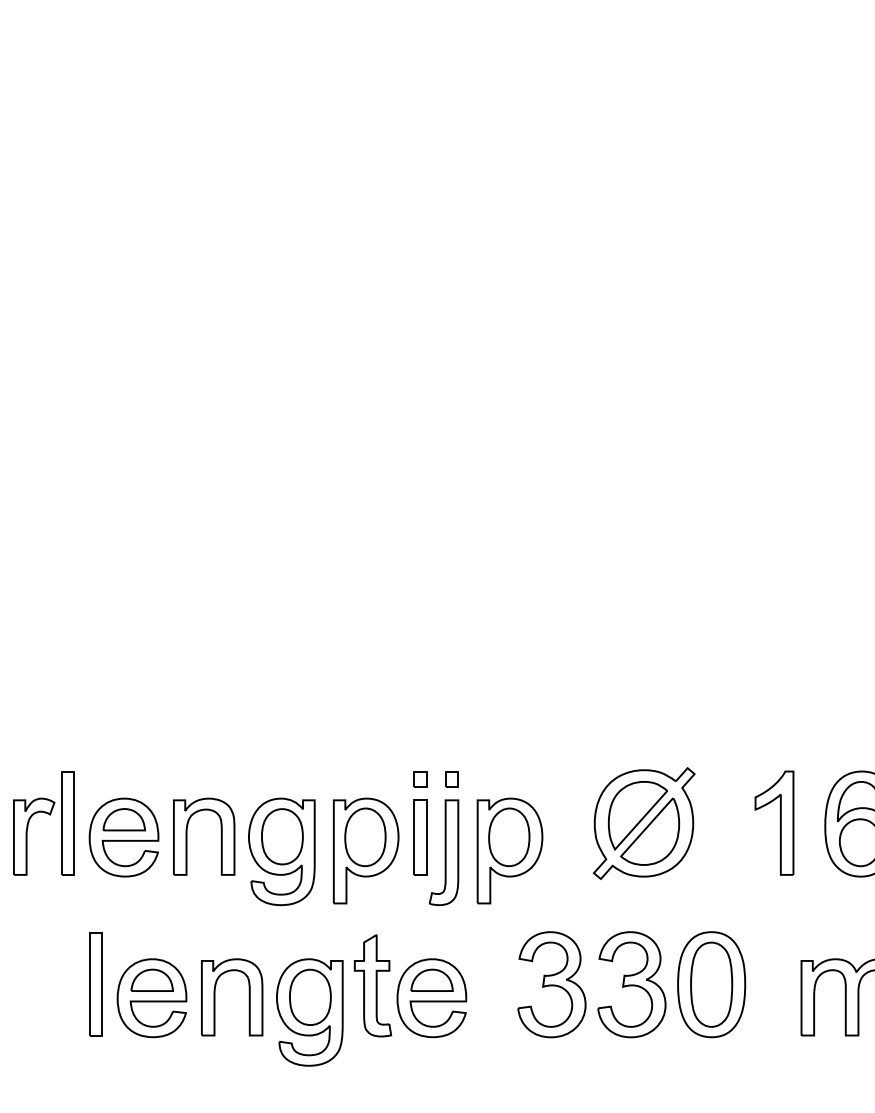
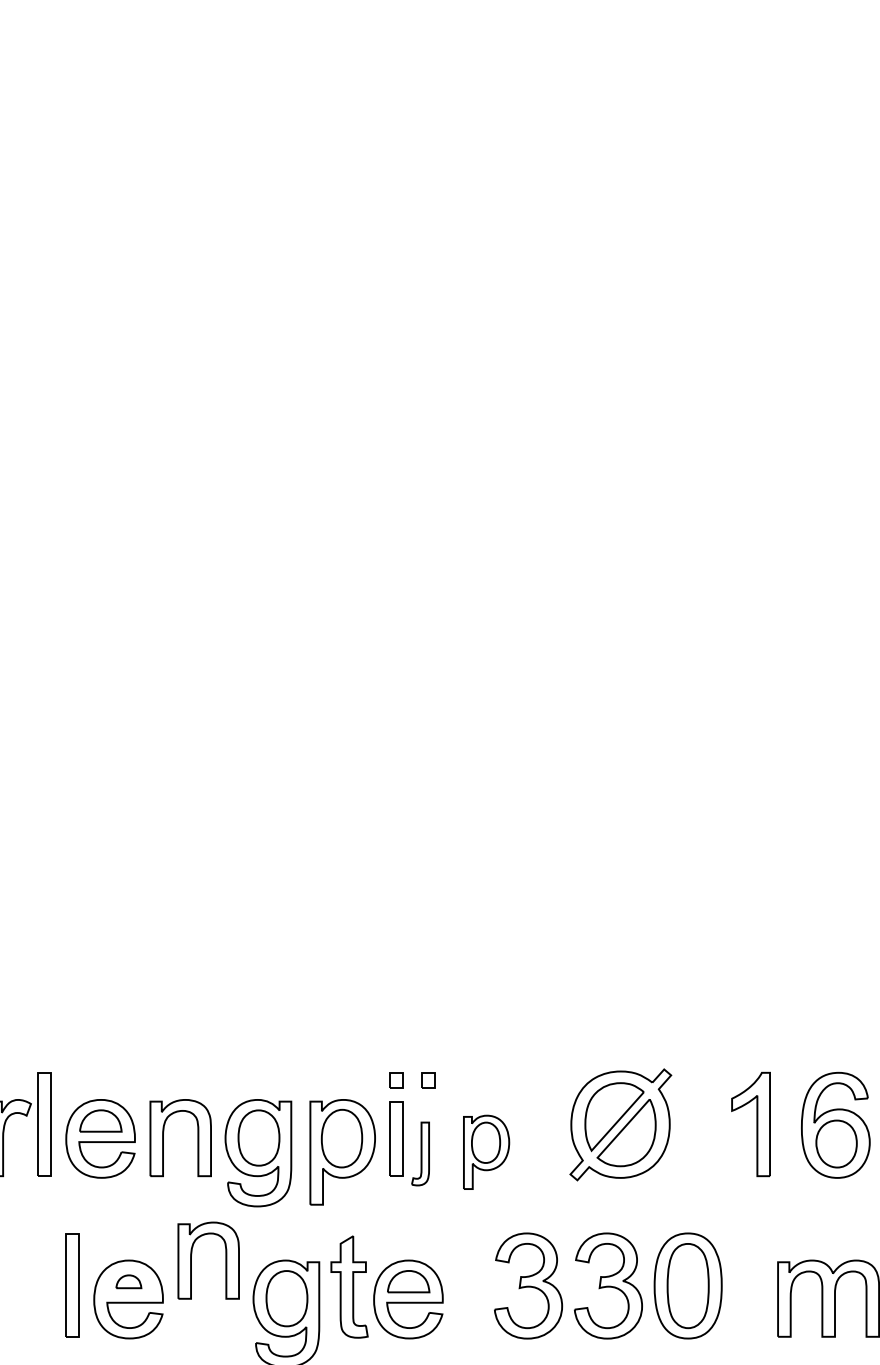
part: (509, 851) -> (486, 1152), size x0.7
part: (443, 852) -> (420, 1153), size x0.6
part: (151, 980) -> (128, 1281), size x0.6
part: (214, 997) -> (191, 1260), moved

